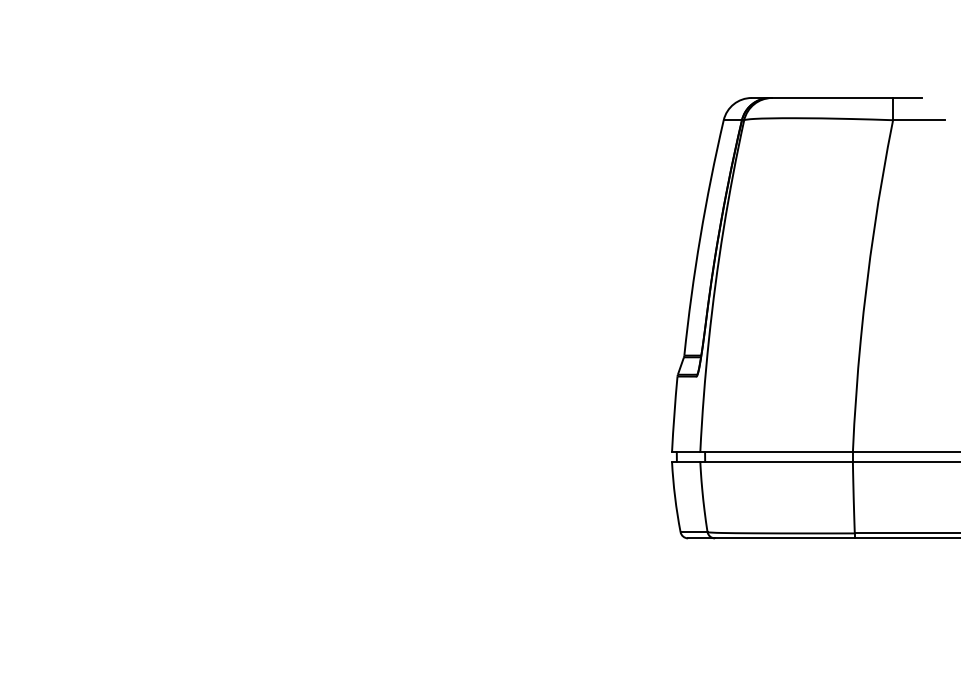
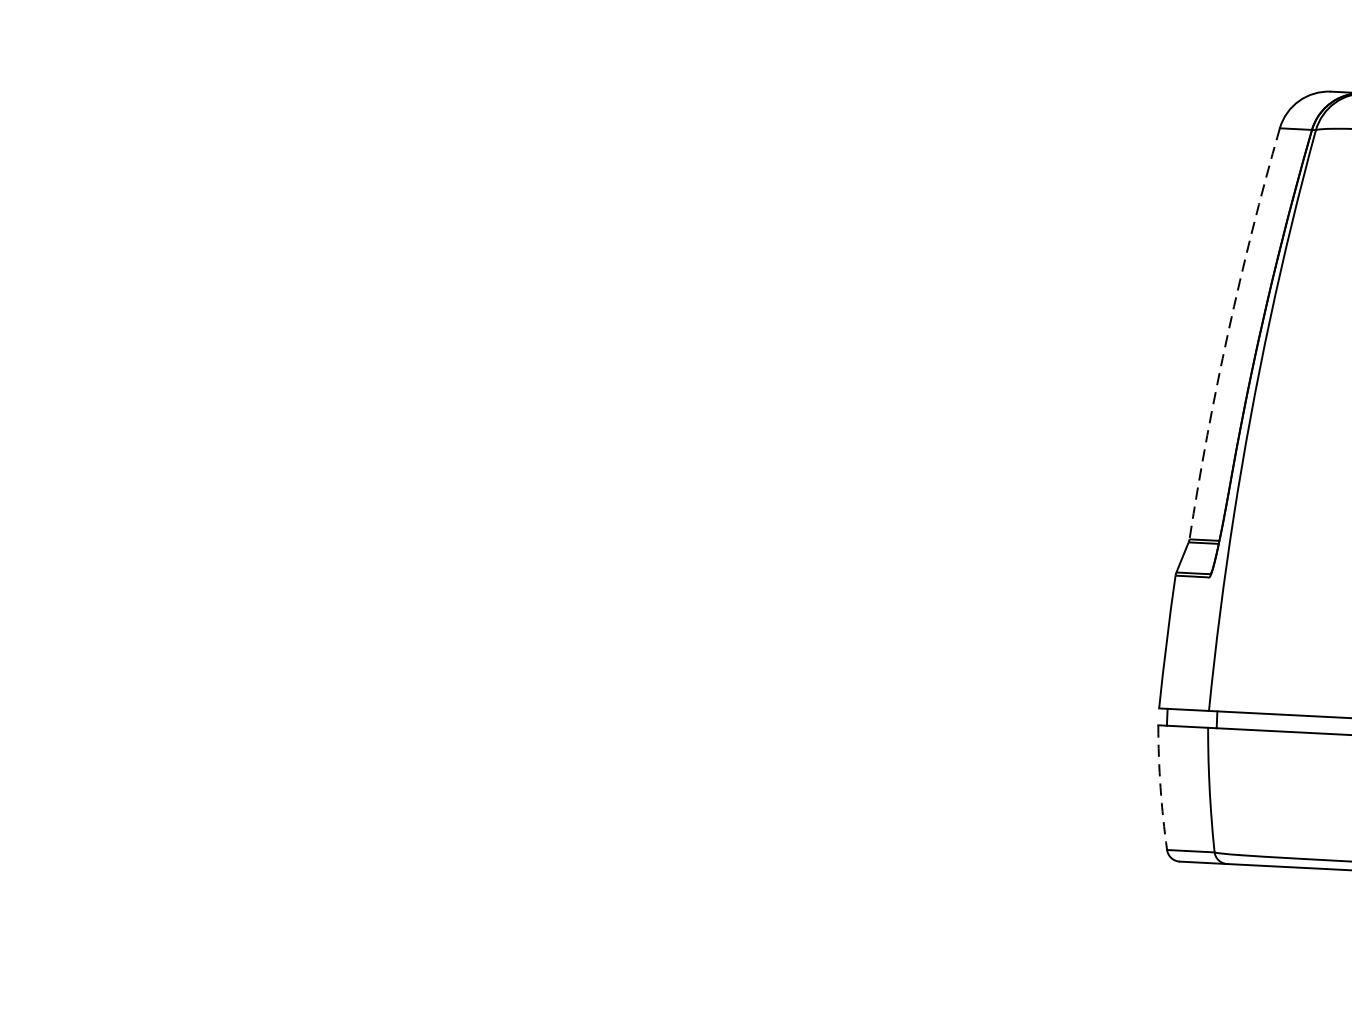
arc: (700, 237) -> (1228, 332), solid -> dashed
arc: (675, 497) -> (1161, 788), solid -> dashed

